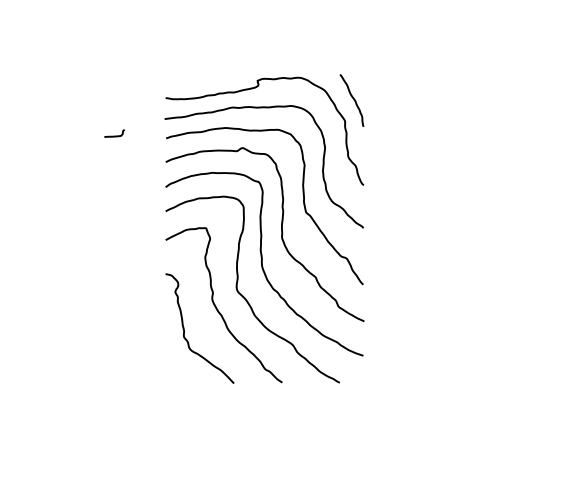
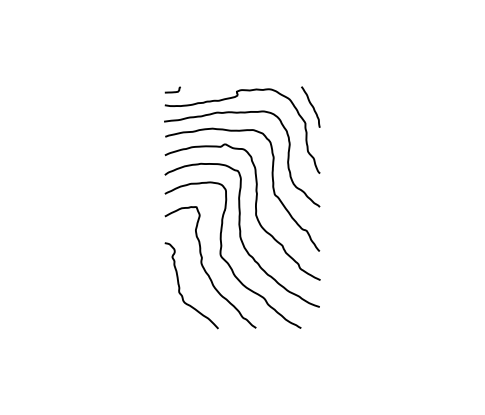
curve: (114, 135) -> (172, 91), moved

